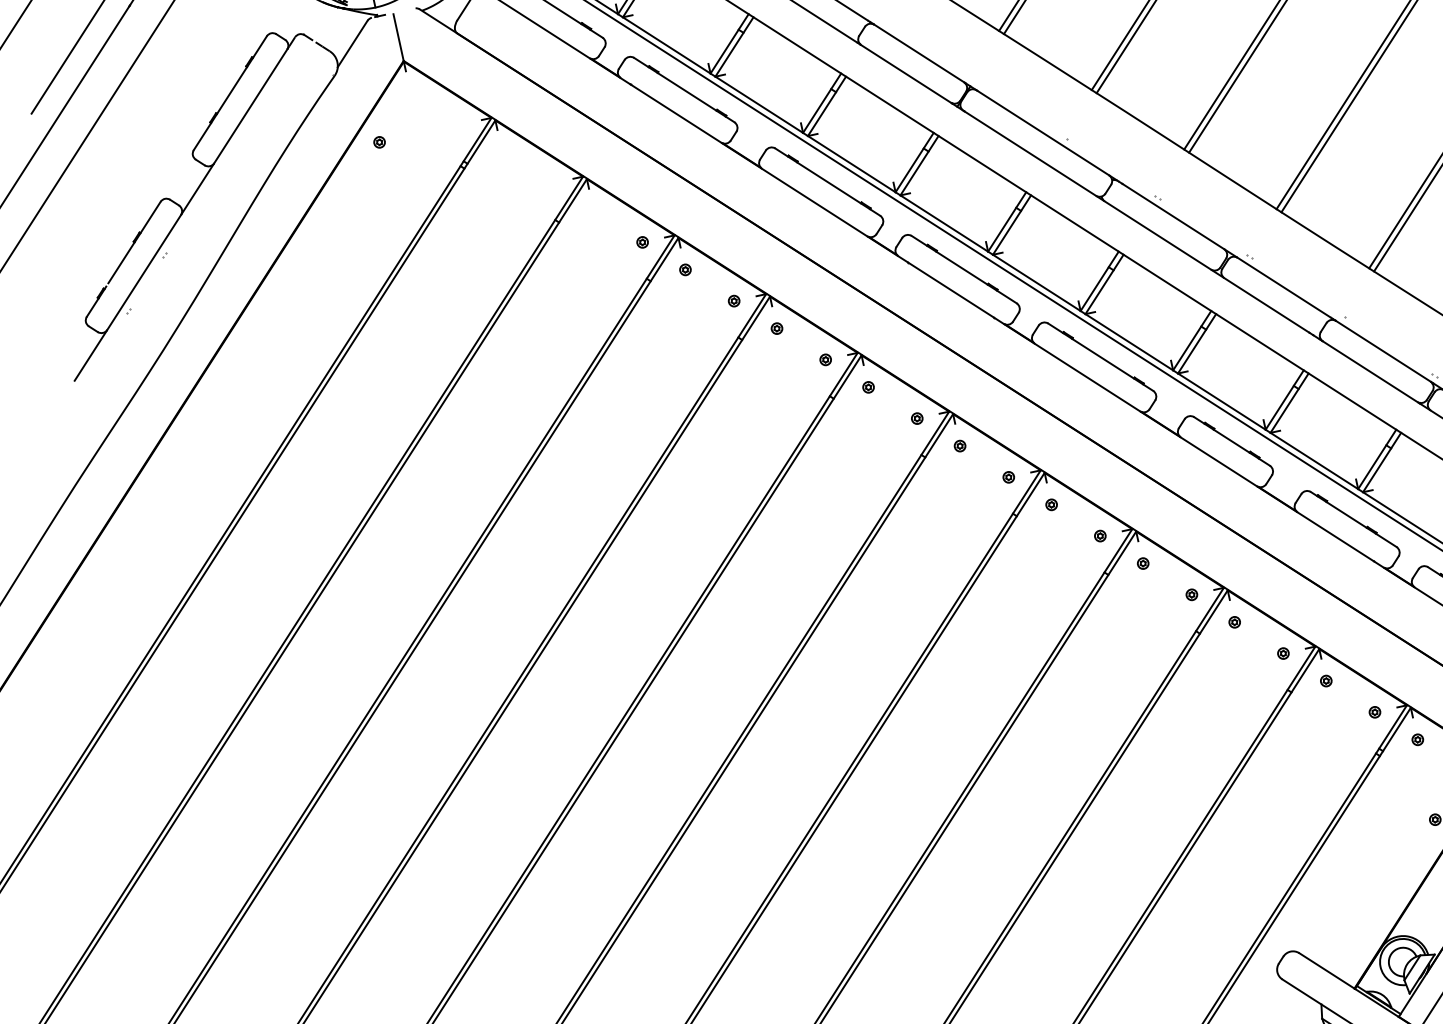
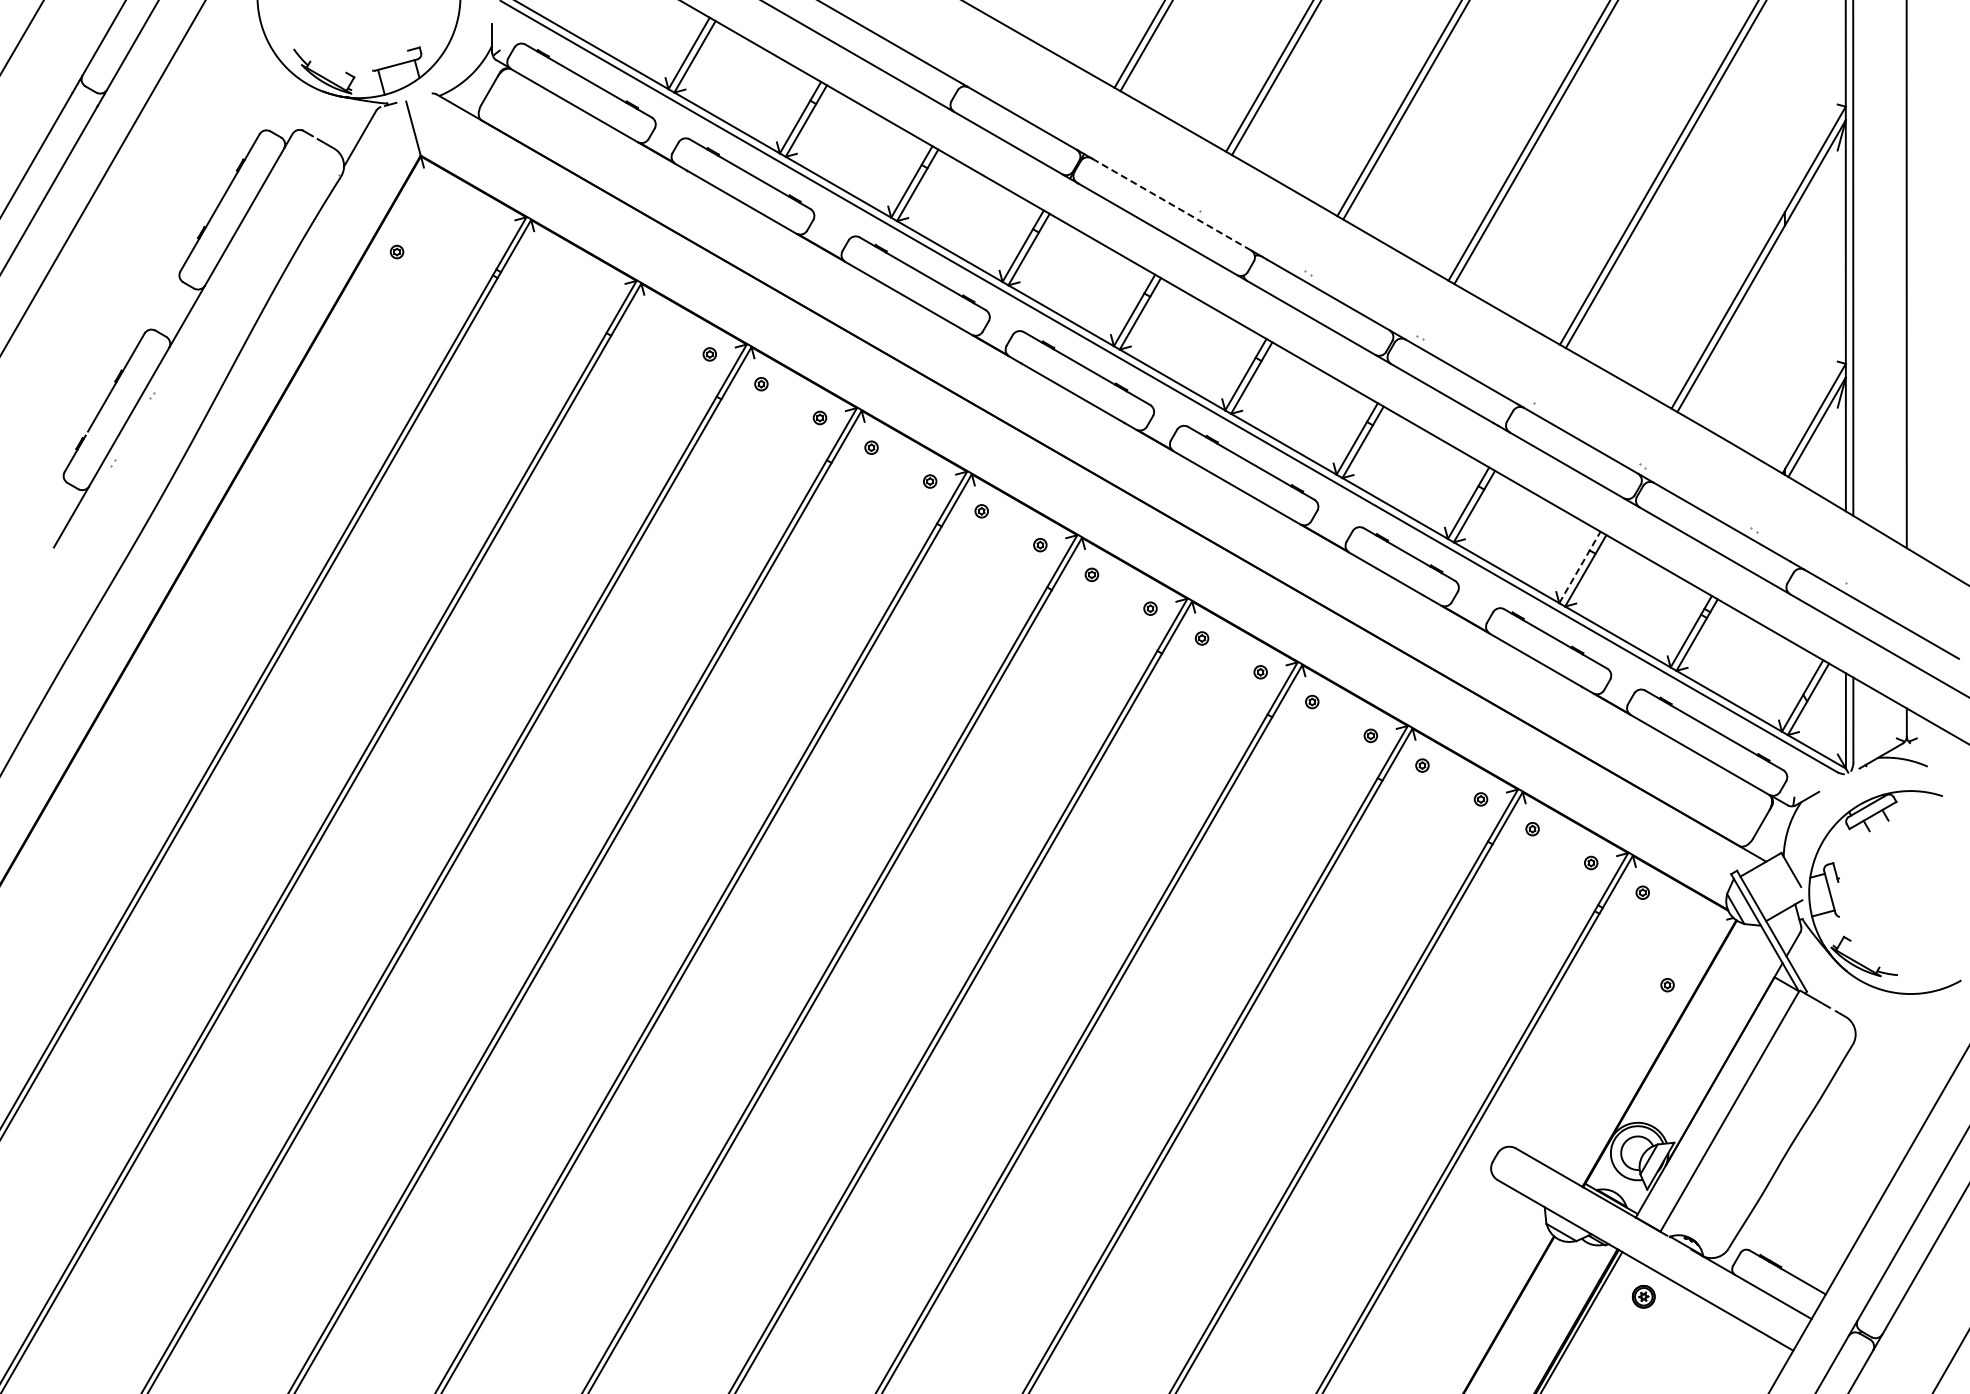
line: (1043, 132) -> (1172, 204), solid -> dashed
line: (1377, 459) -> (1580, 567), solid -> dashed

